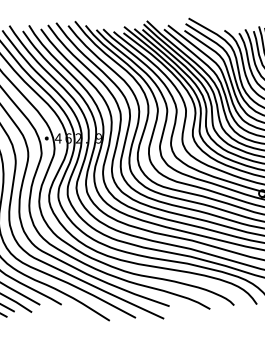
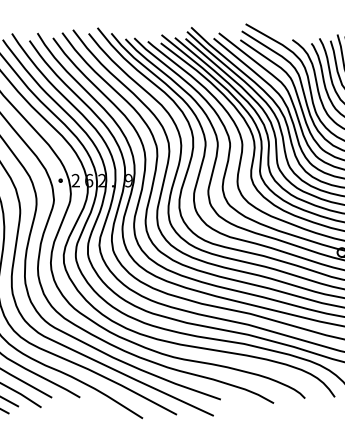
text: (58, 138) -> (75, 180), 4 -> 2

